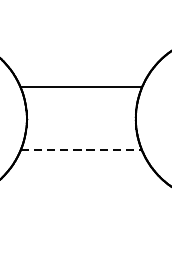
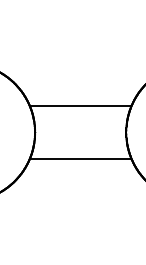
line: (81, 149) -> (80, 158), dashed -> solid

